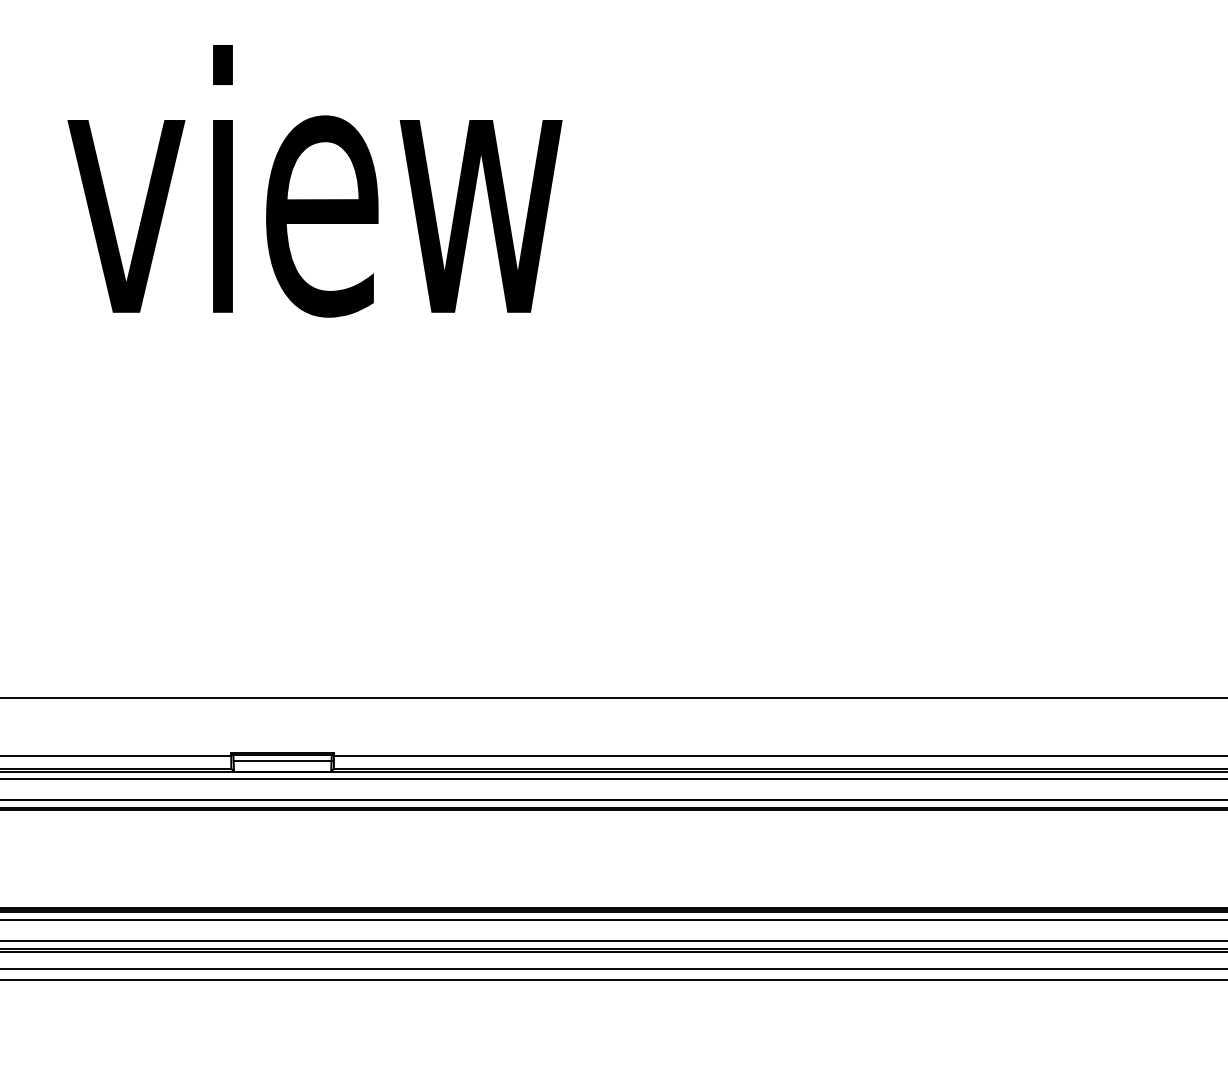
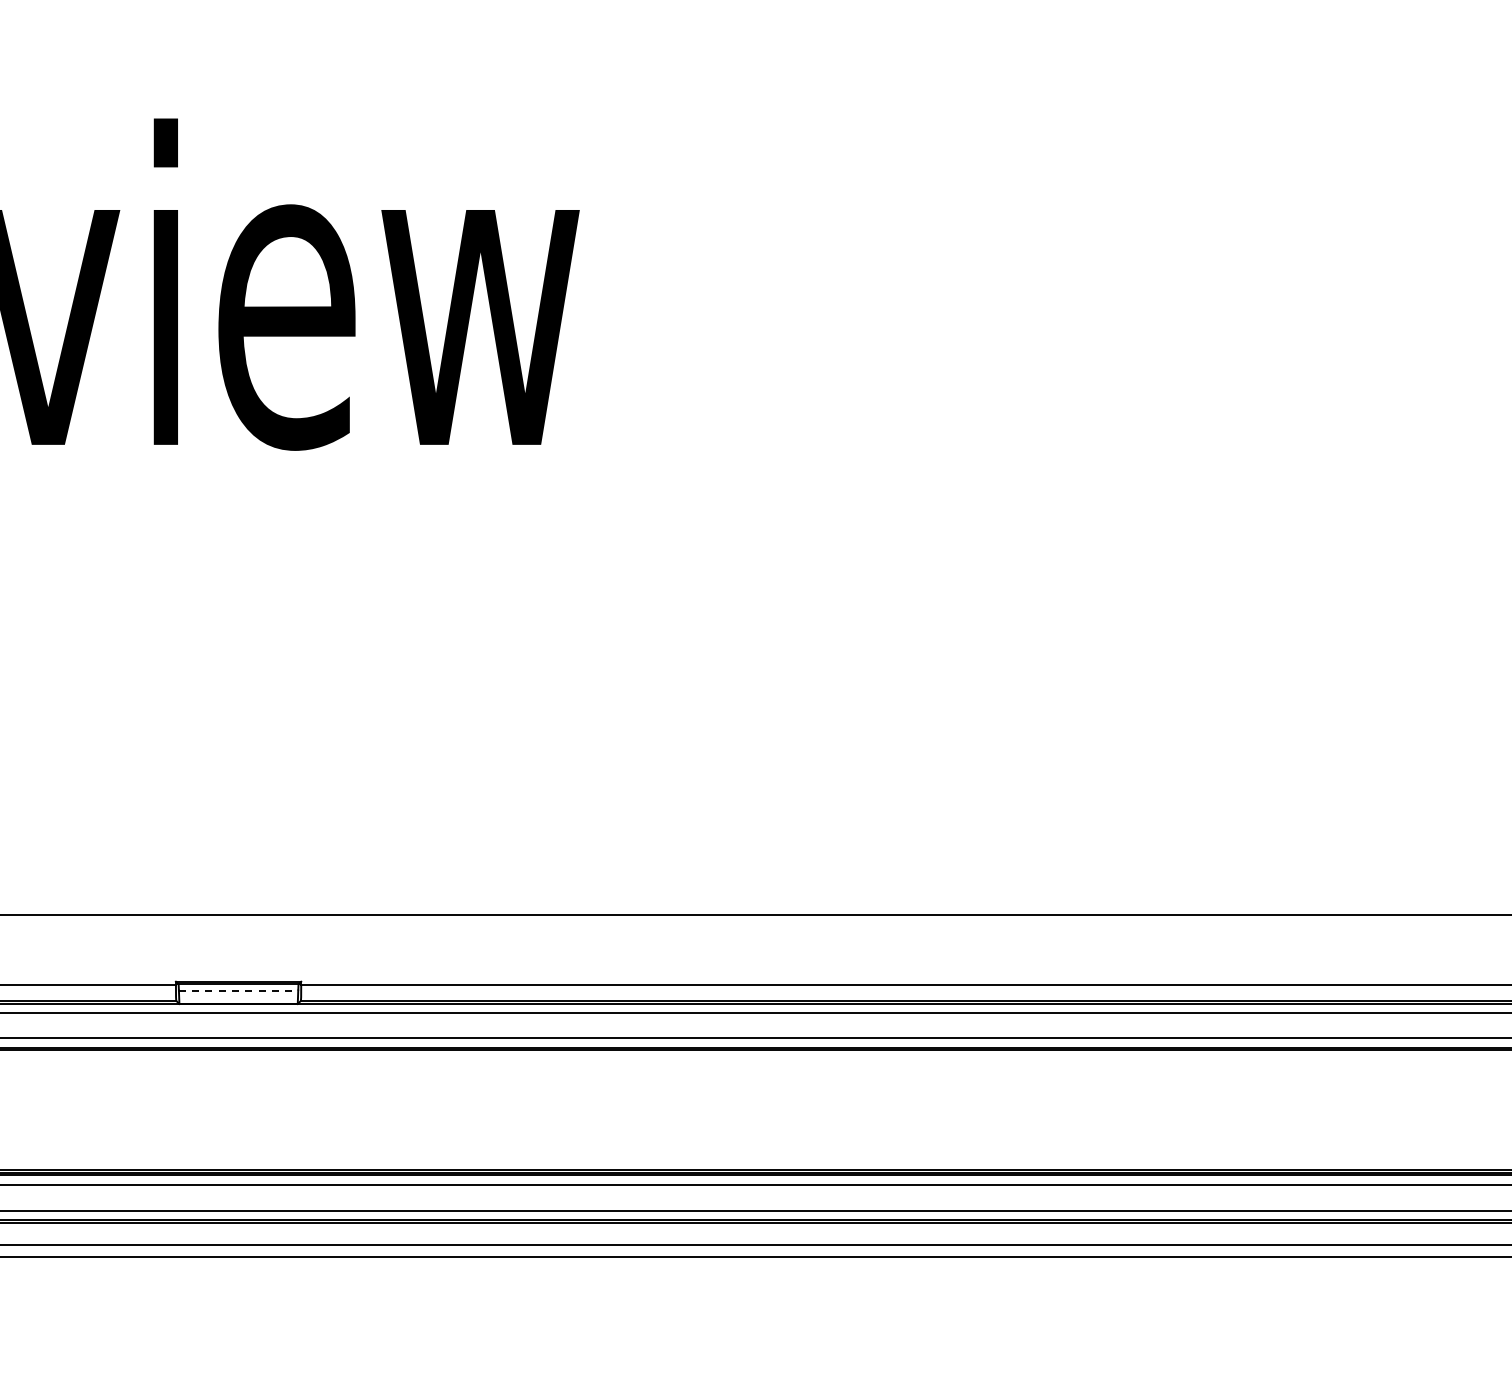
line: (282, 760) -> (238, 990), solid -> dashed

